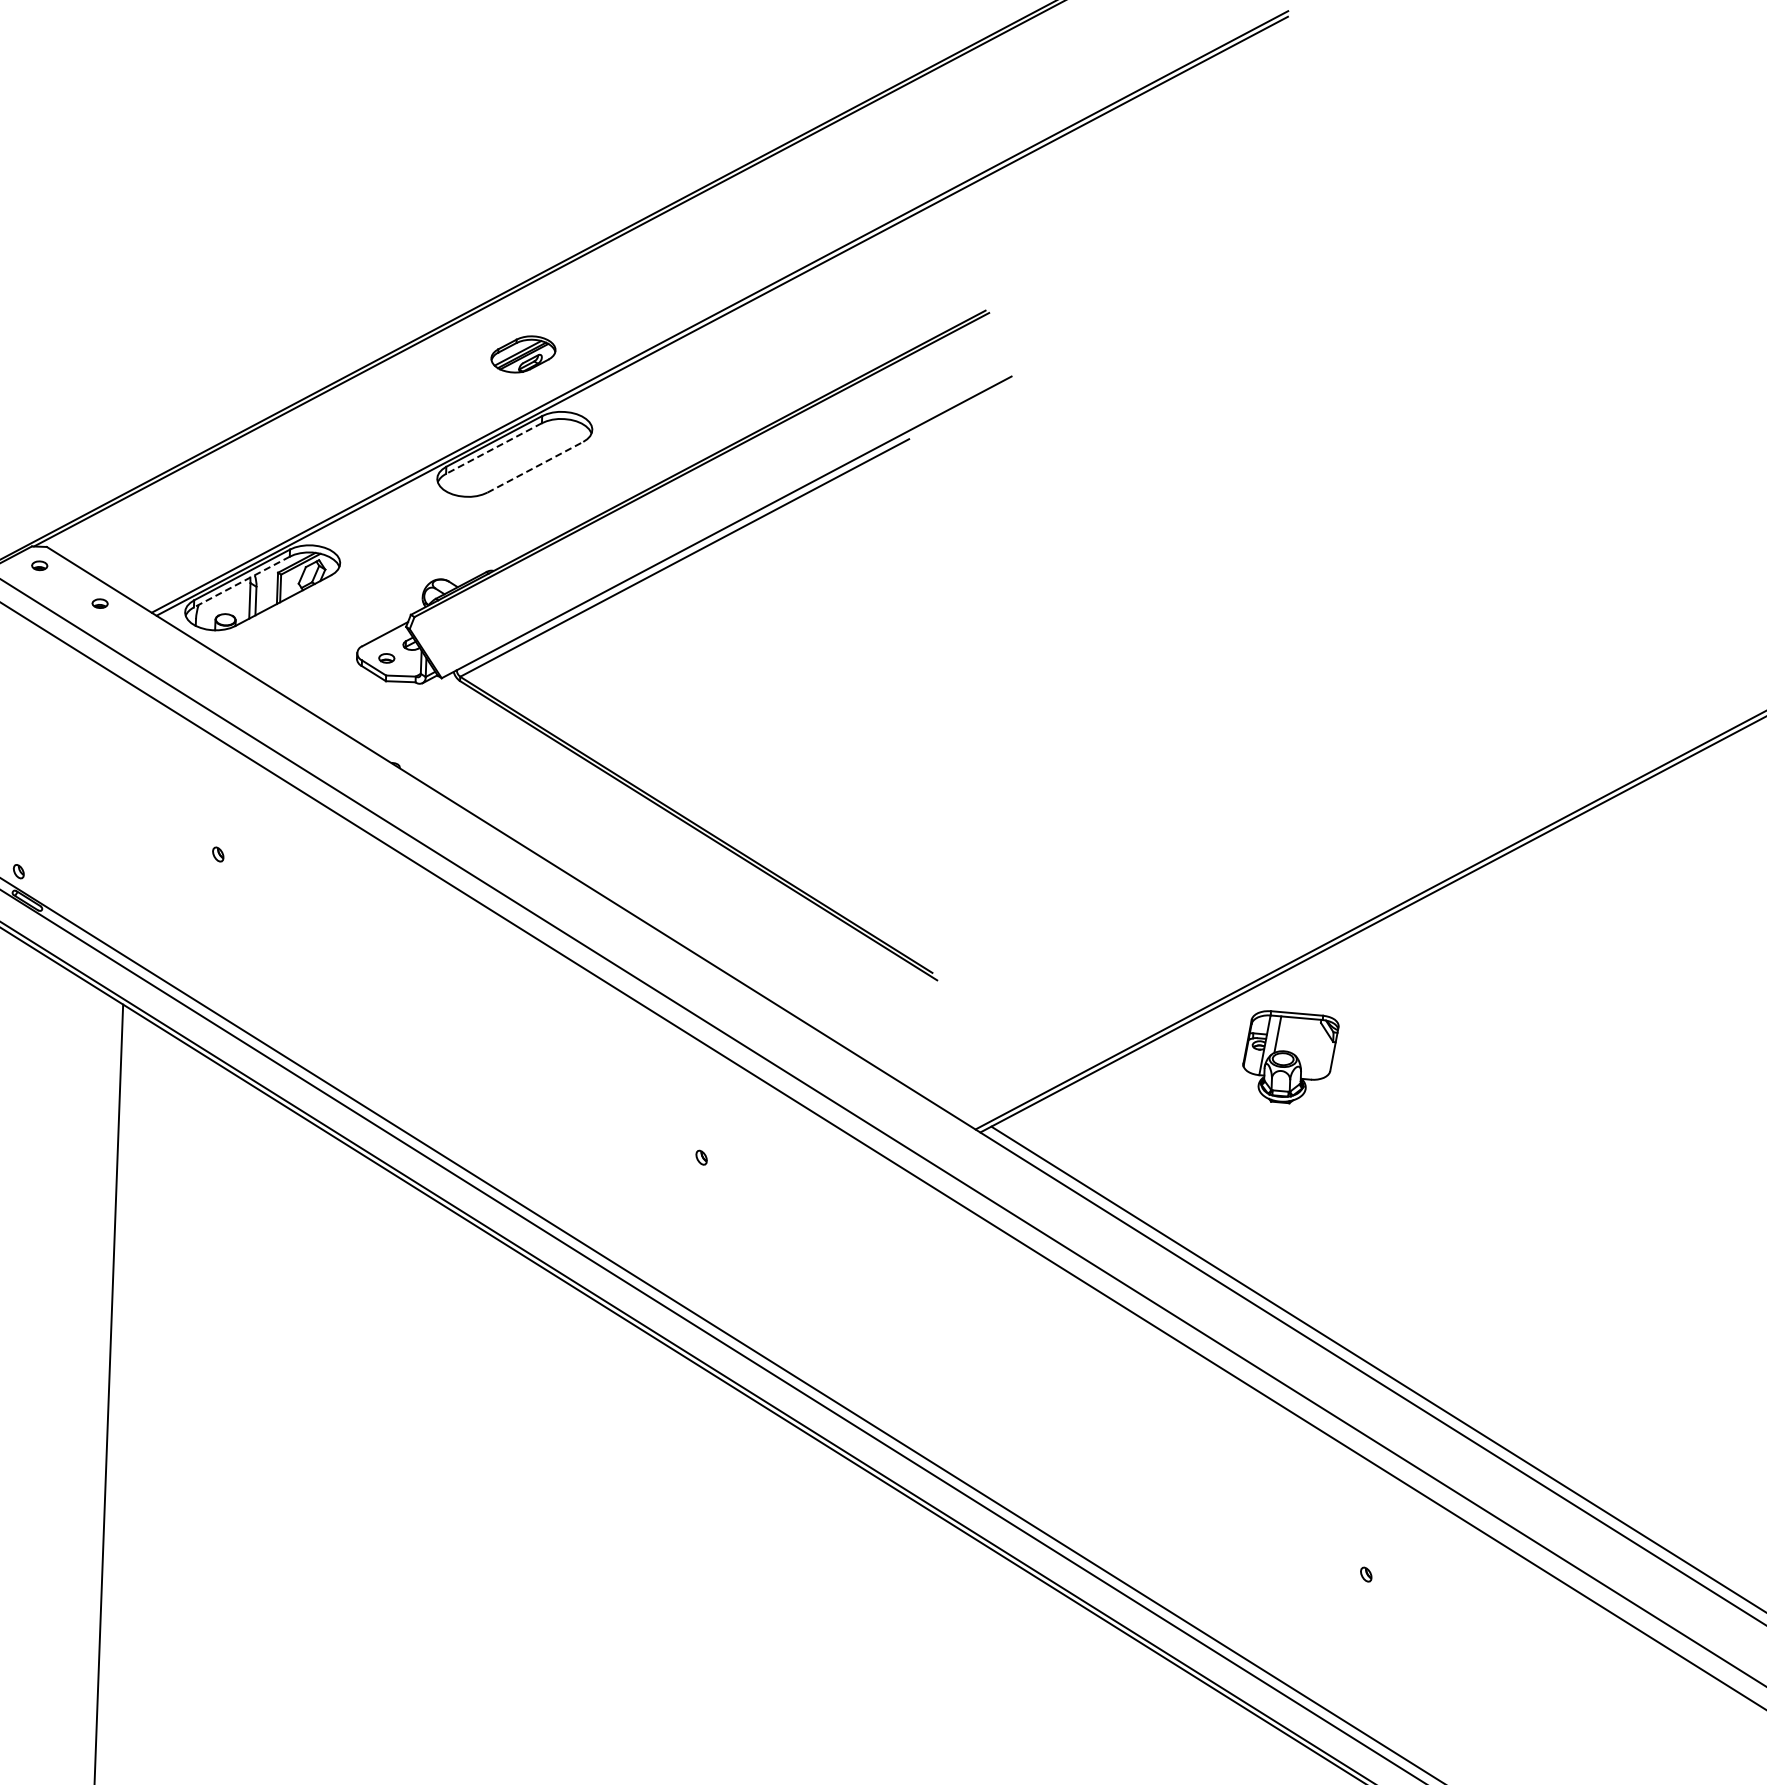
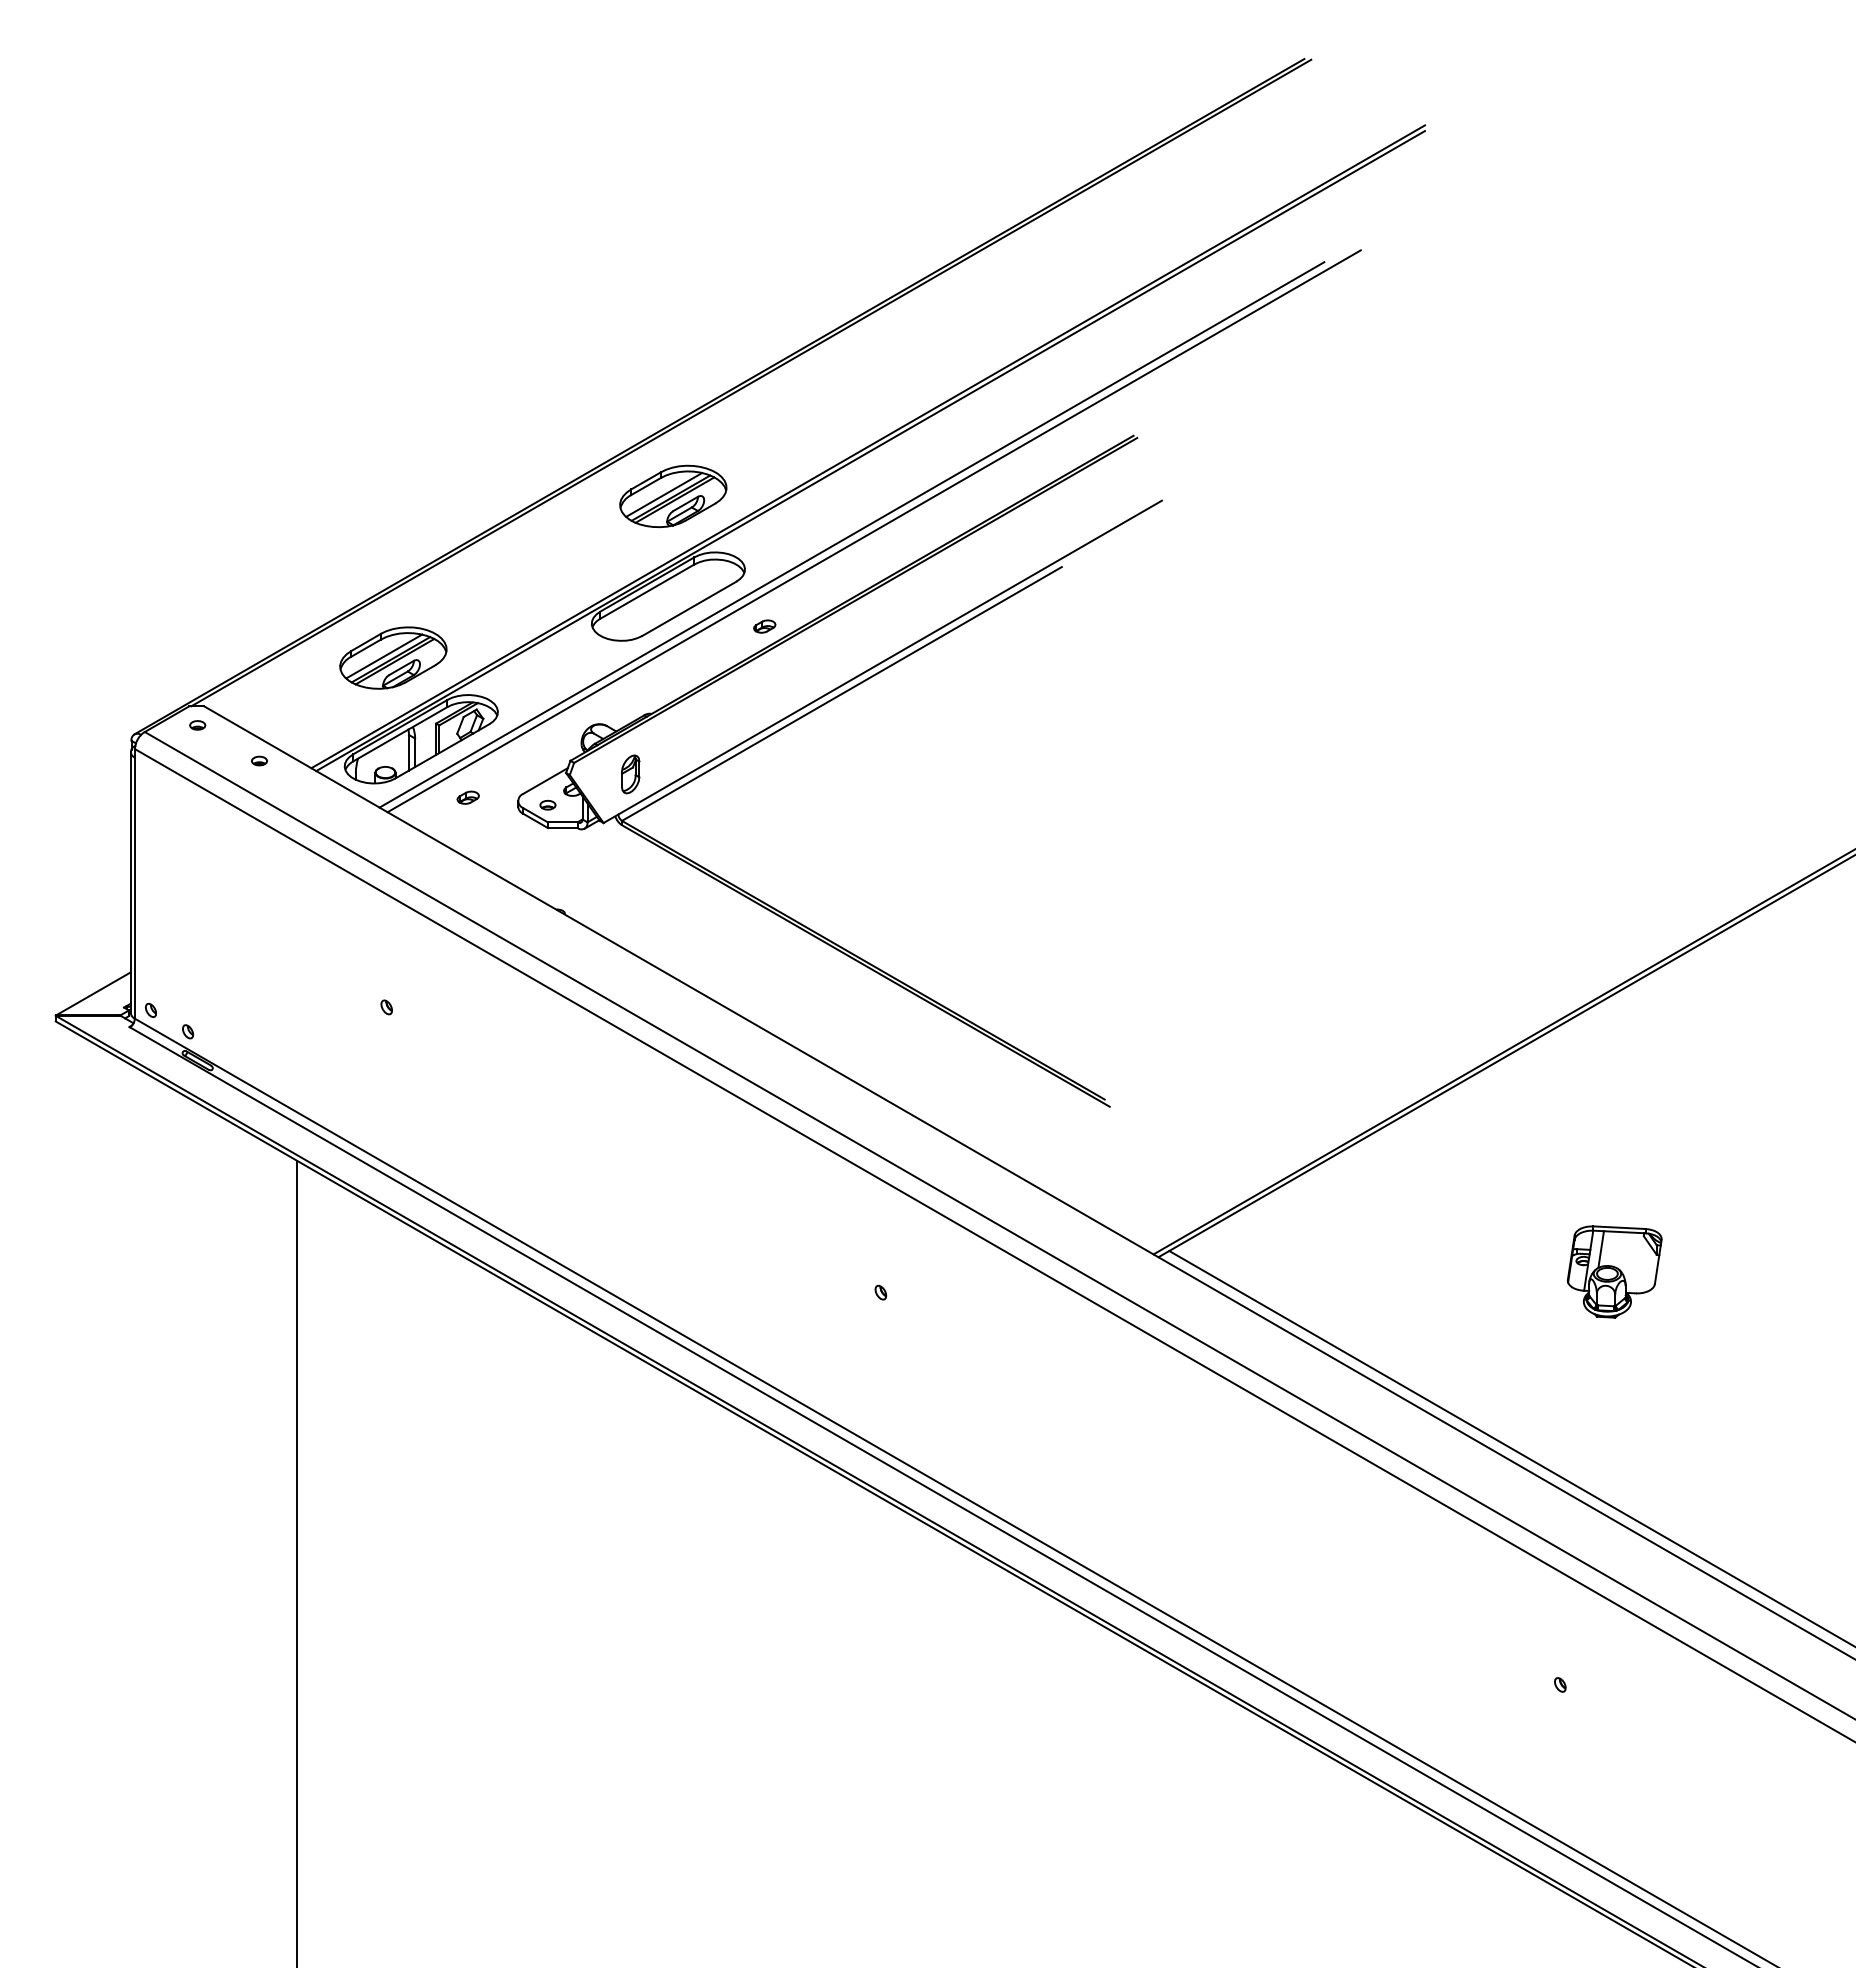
part: (523, 354) -> (673, 496), size x1.67
line: (722, 396) -> (873, 531), added
line: (700, 398) -> (851, 534), added
line: (493, 448) -> (646, 591), dashed -> solid
line: (535, 466) -> (689, 608), dashed -> solid
part: (609, 487) -> (764, 626), added
part: (237, 505) -> (393, 657), added
line: (241, 582) -> (399, 734), dashed -> solid
part: (470, 630) -> (630, 774), added
part: (306, 647) -> (467, 797), added
part: (1290, 1057) -> (1614, 1271), moved

